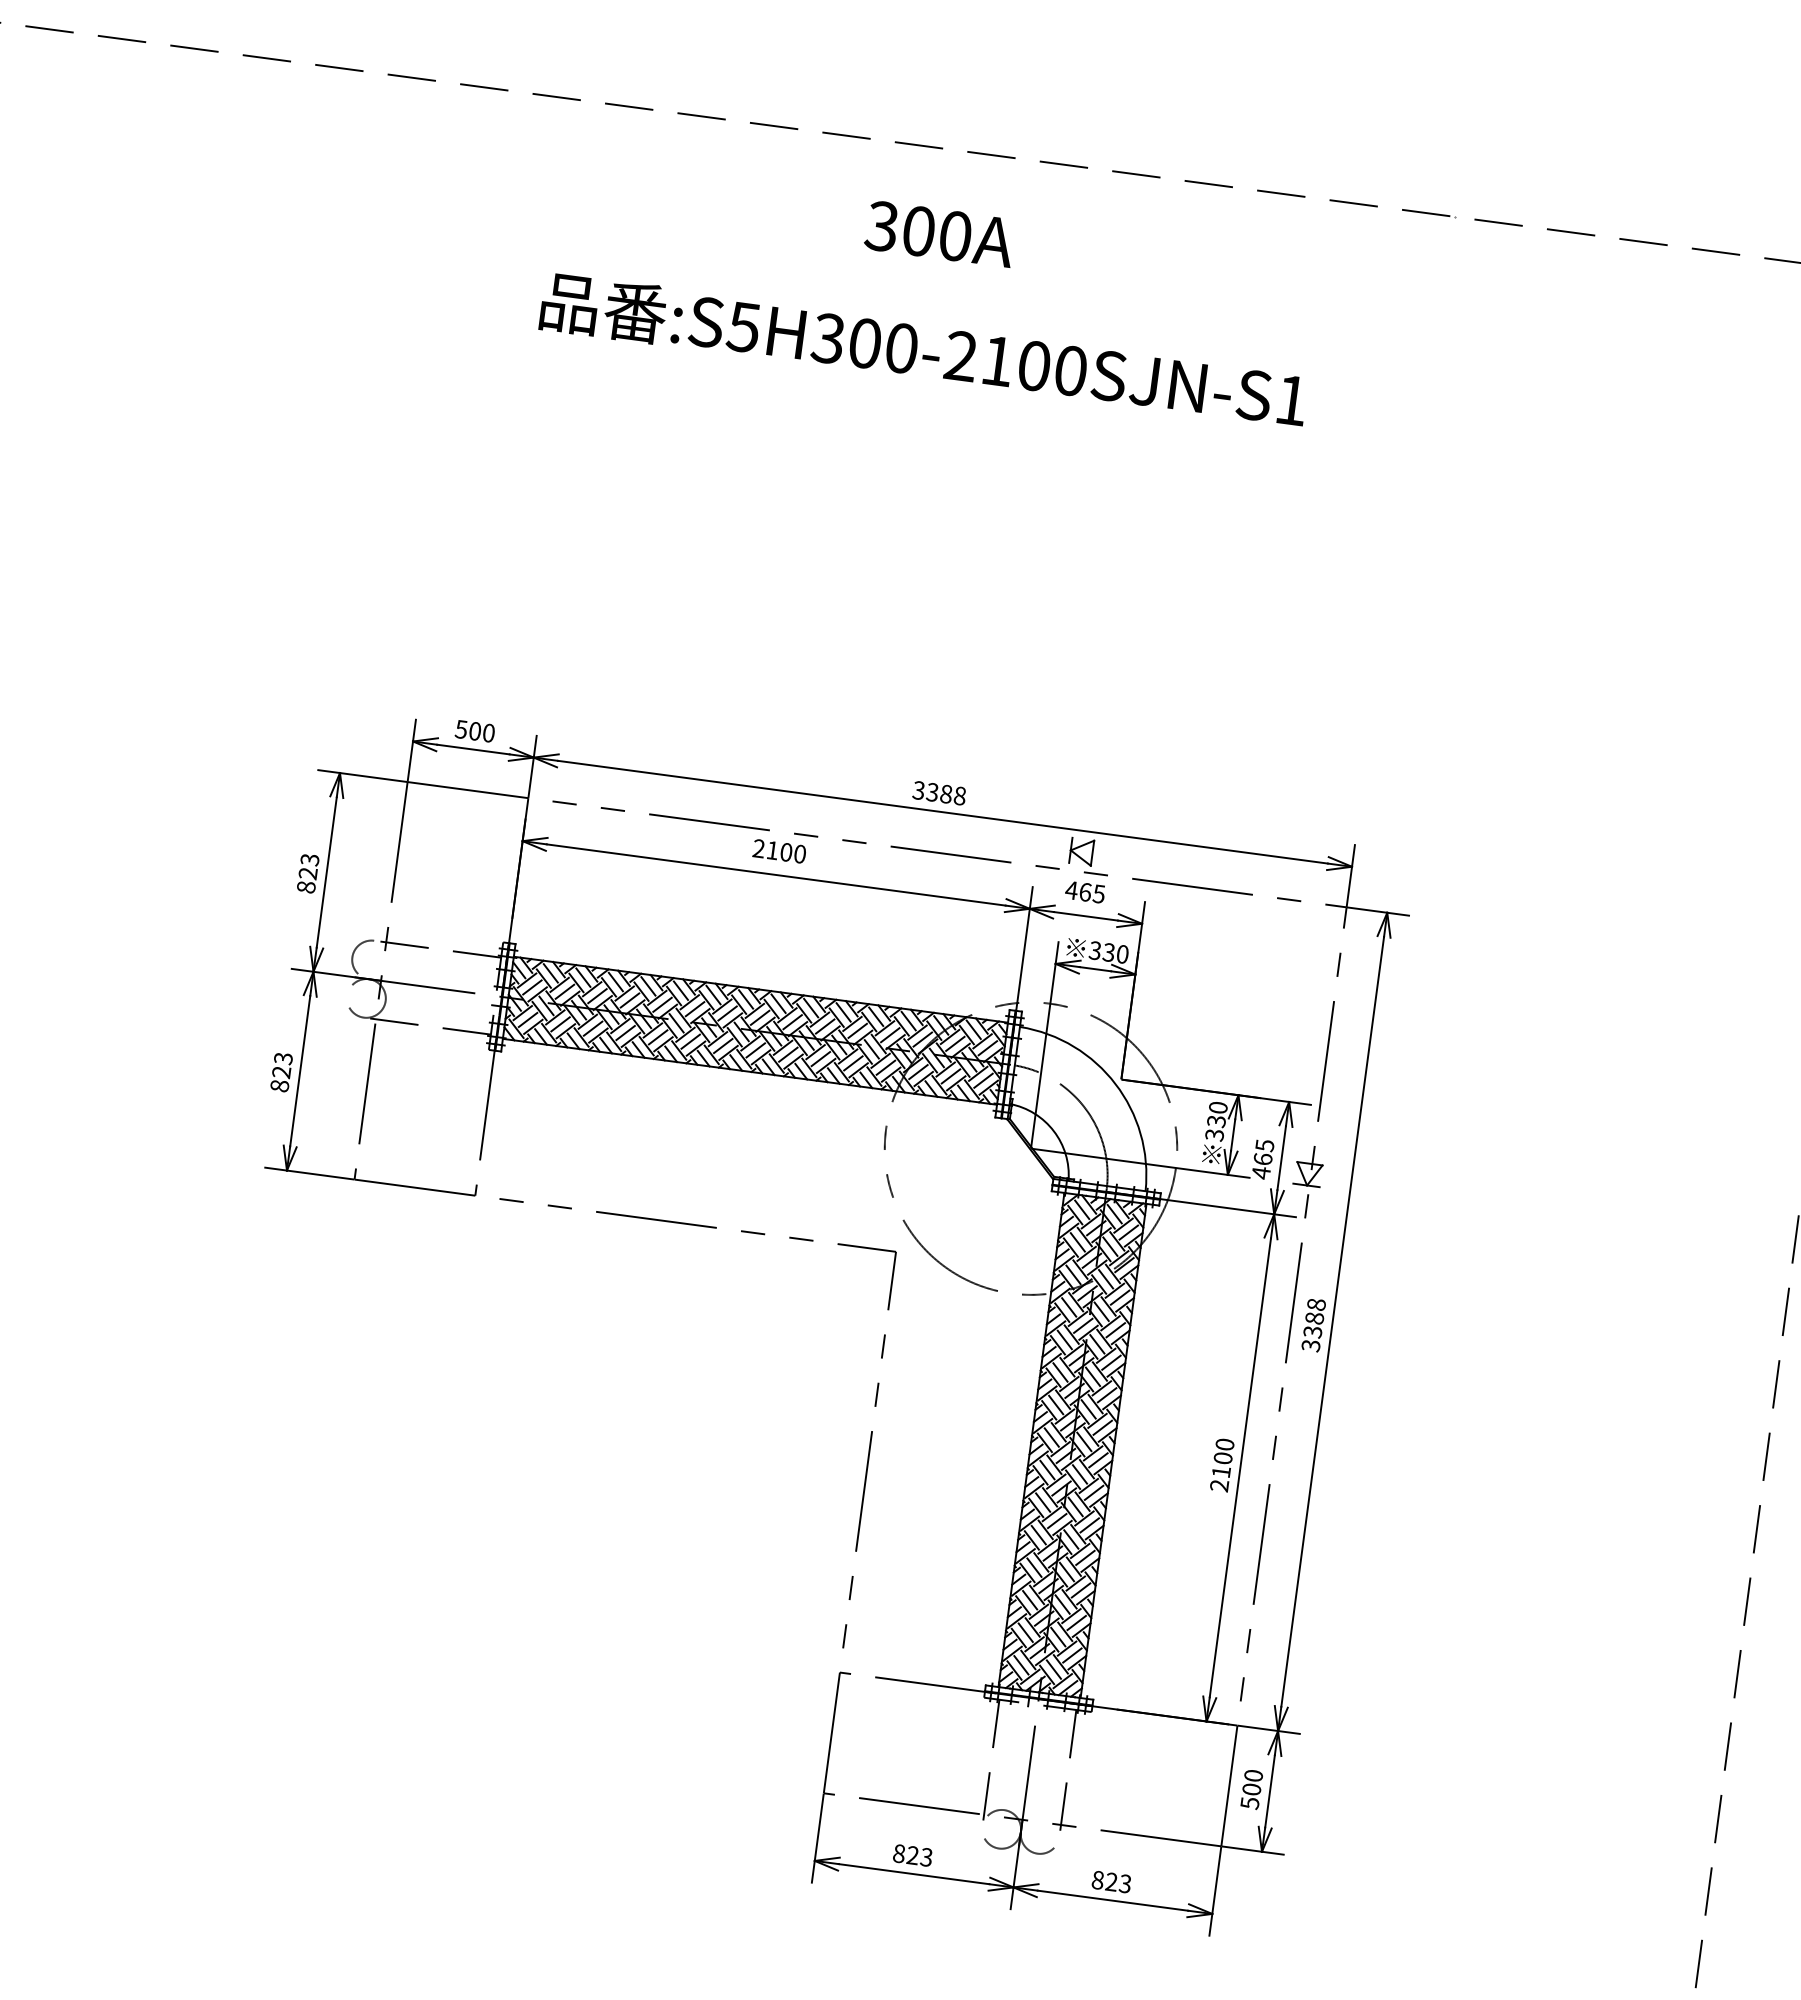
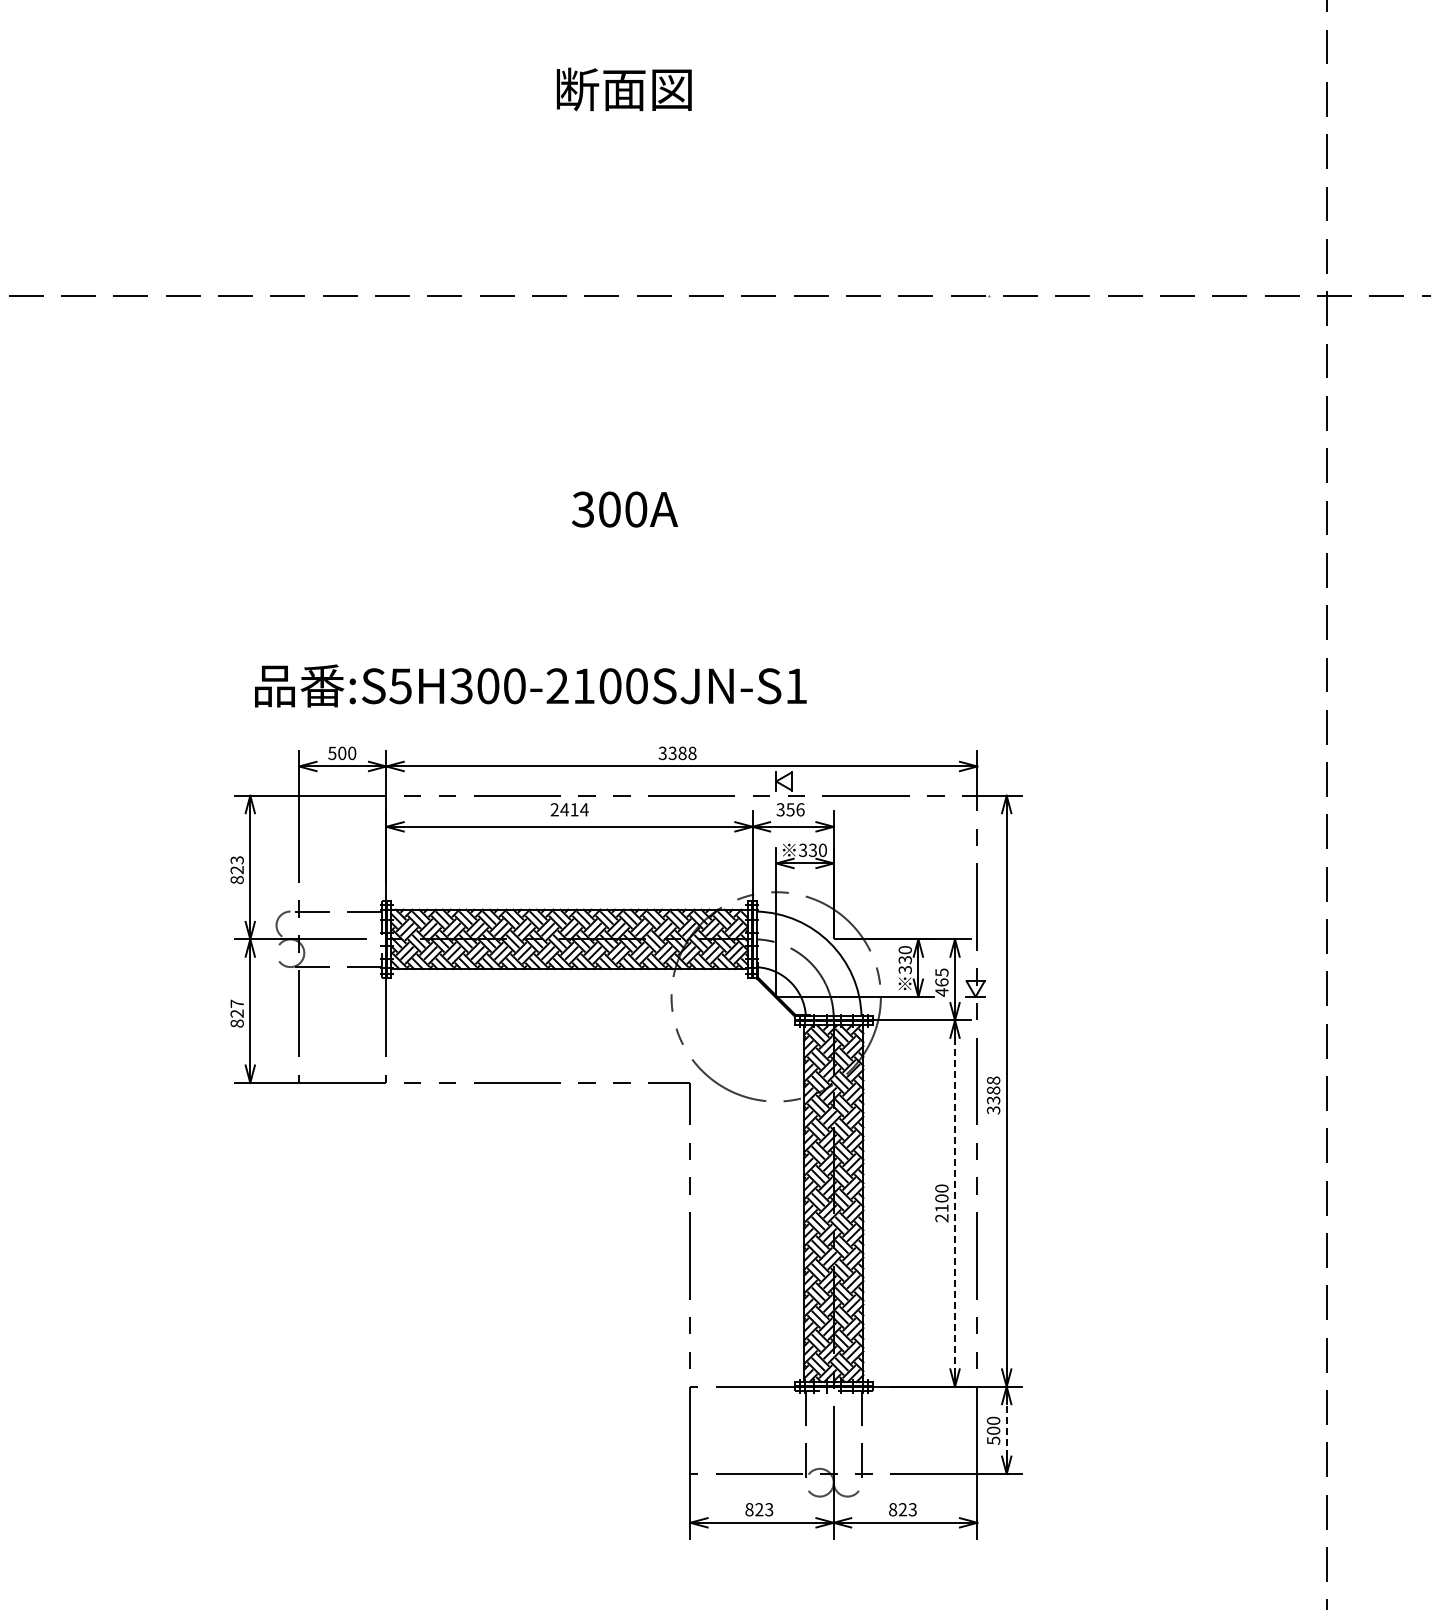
text: (940, 234) -> (625, 509), moved
text: (923, 350) -> (530, 685), moved
text: (786, 851) -> (574, 809), 2100 -> 2414
text: (1085, 891) -> (790, 809), 465 -> 356
text: (282, 1058) -> (236, 1003), 823 -> 827
line: (1241, 1467) -> (955, 1203), solid -> dashed
line: (1269, 1790) -> (1006, 1429), solid -> dashed

